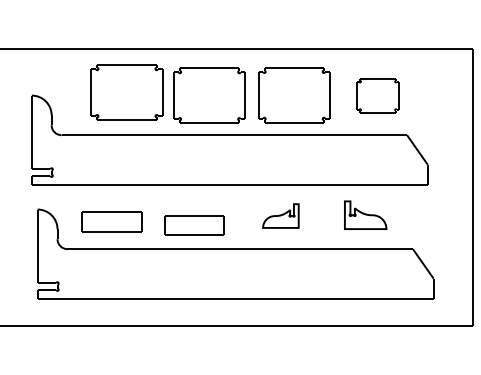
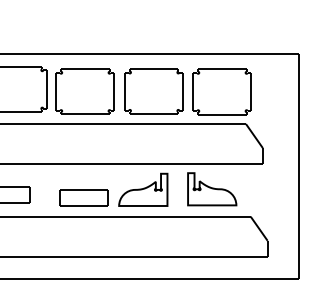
part: (377, 95) -> (221, 91), size x1.67
part: (365, 214) -> (212, 188), size x1.43
part: (280, 215) -> (143, 189), size x1.67
part: (194, 225) -> (83, 197), moved

